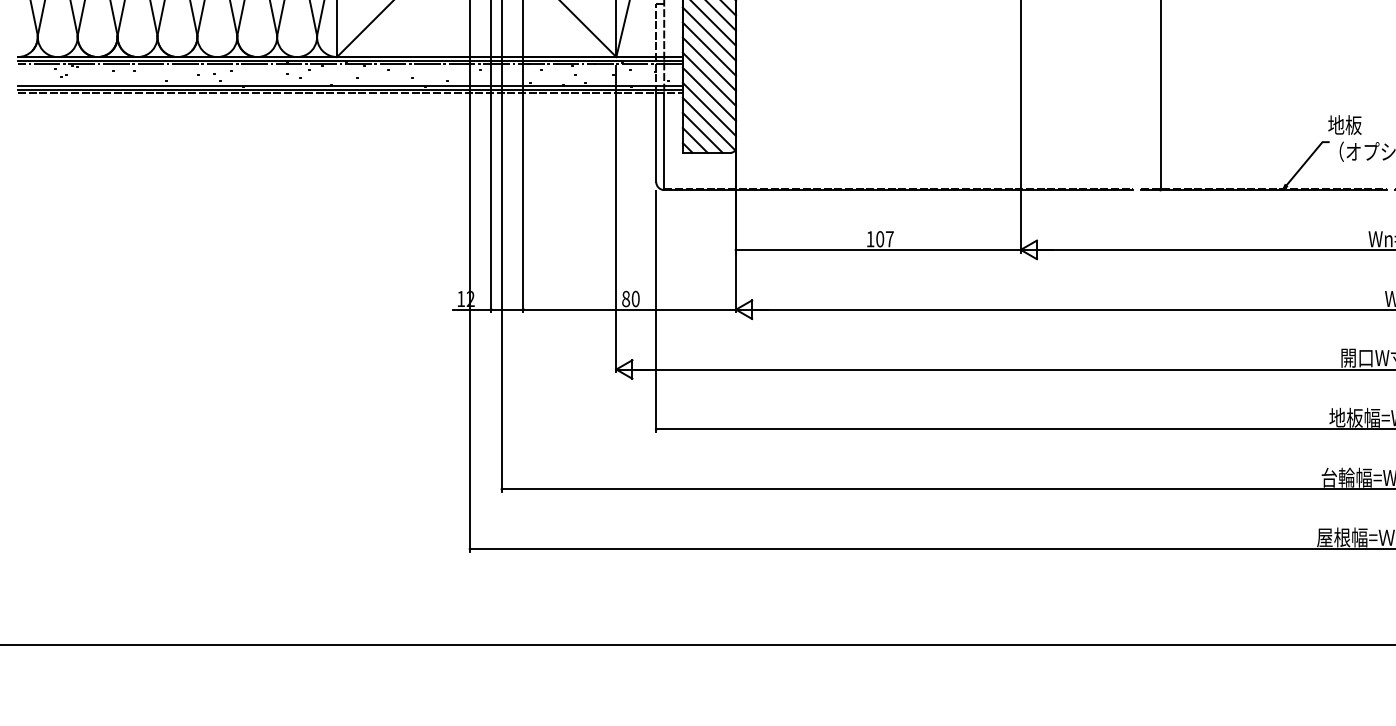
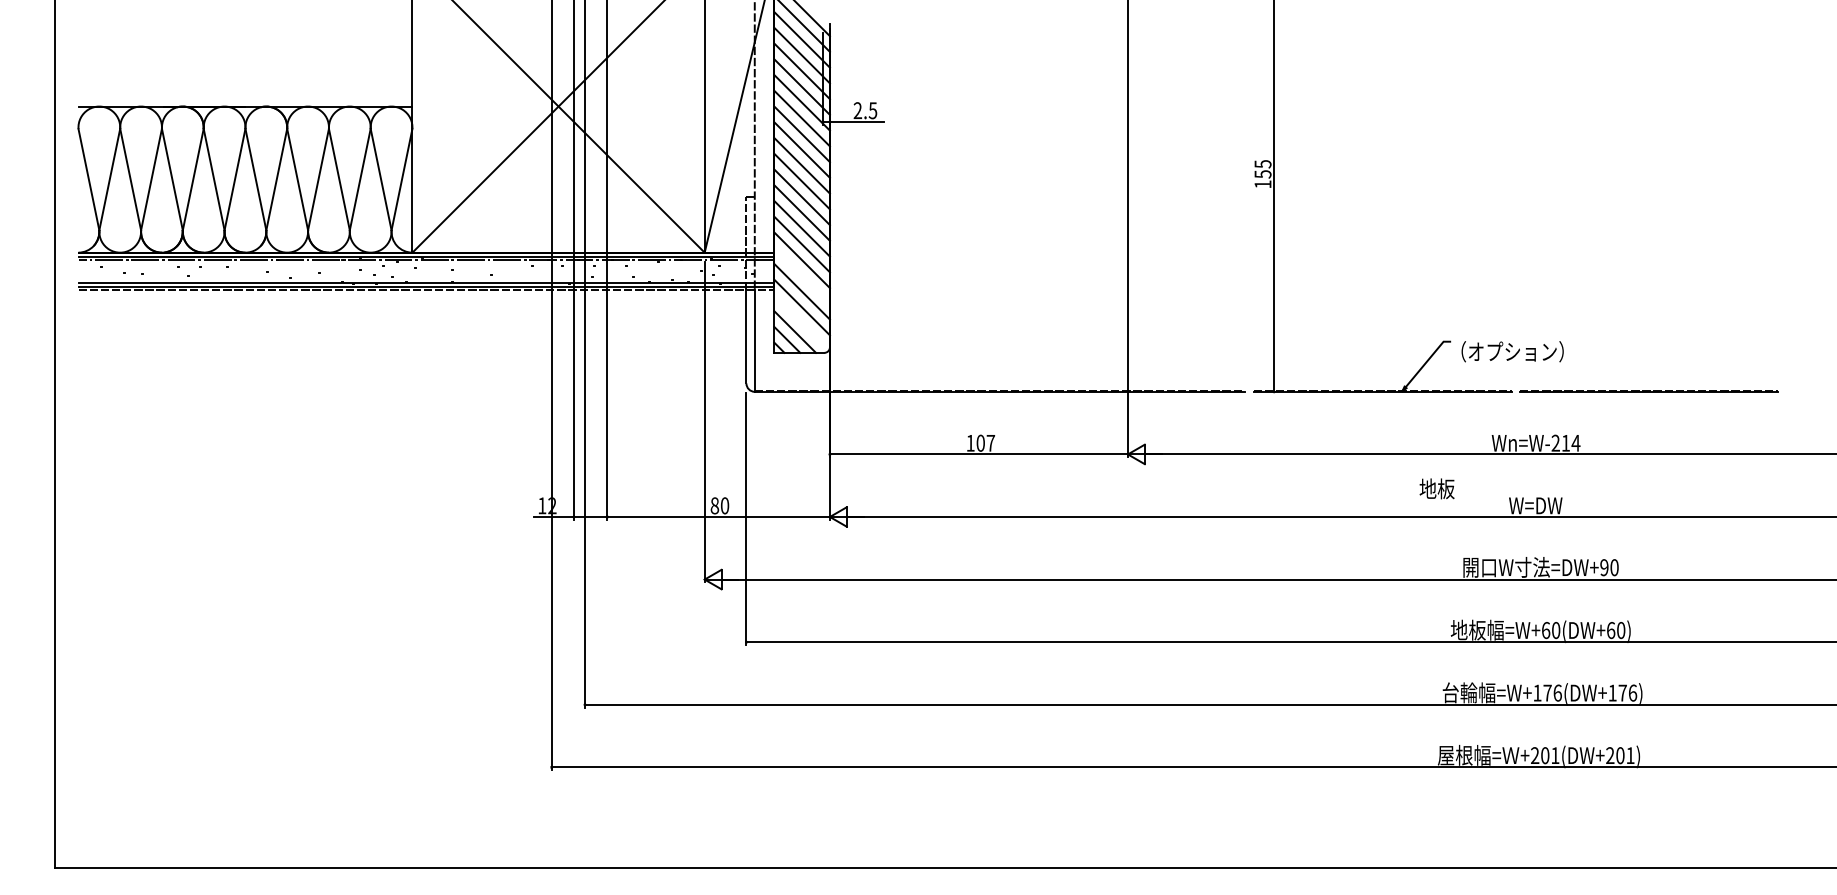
line: (708, 78) -> (801, 275), removed
line: (708, 123) -> (801, 322), removed
text: (1344, 124) -> (1436, 488), moved

